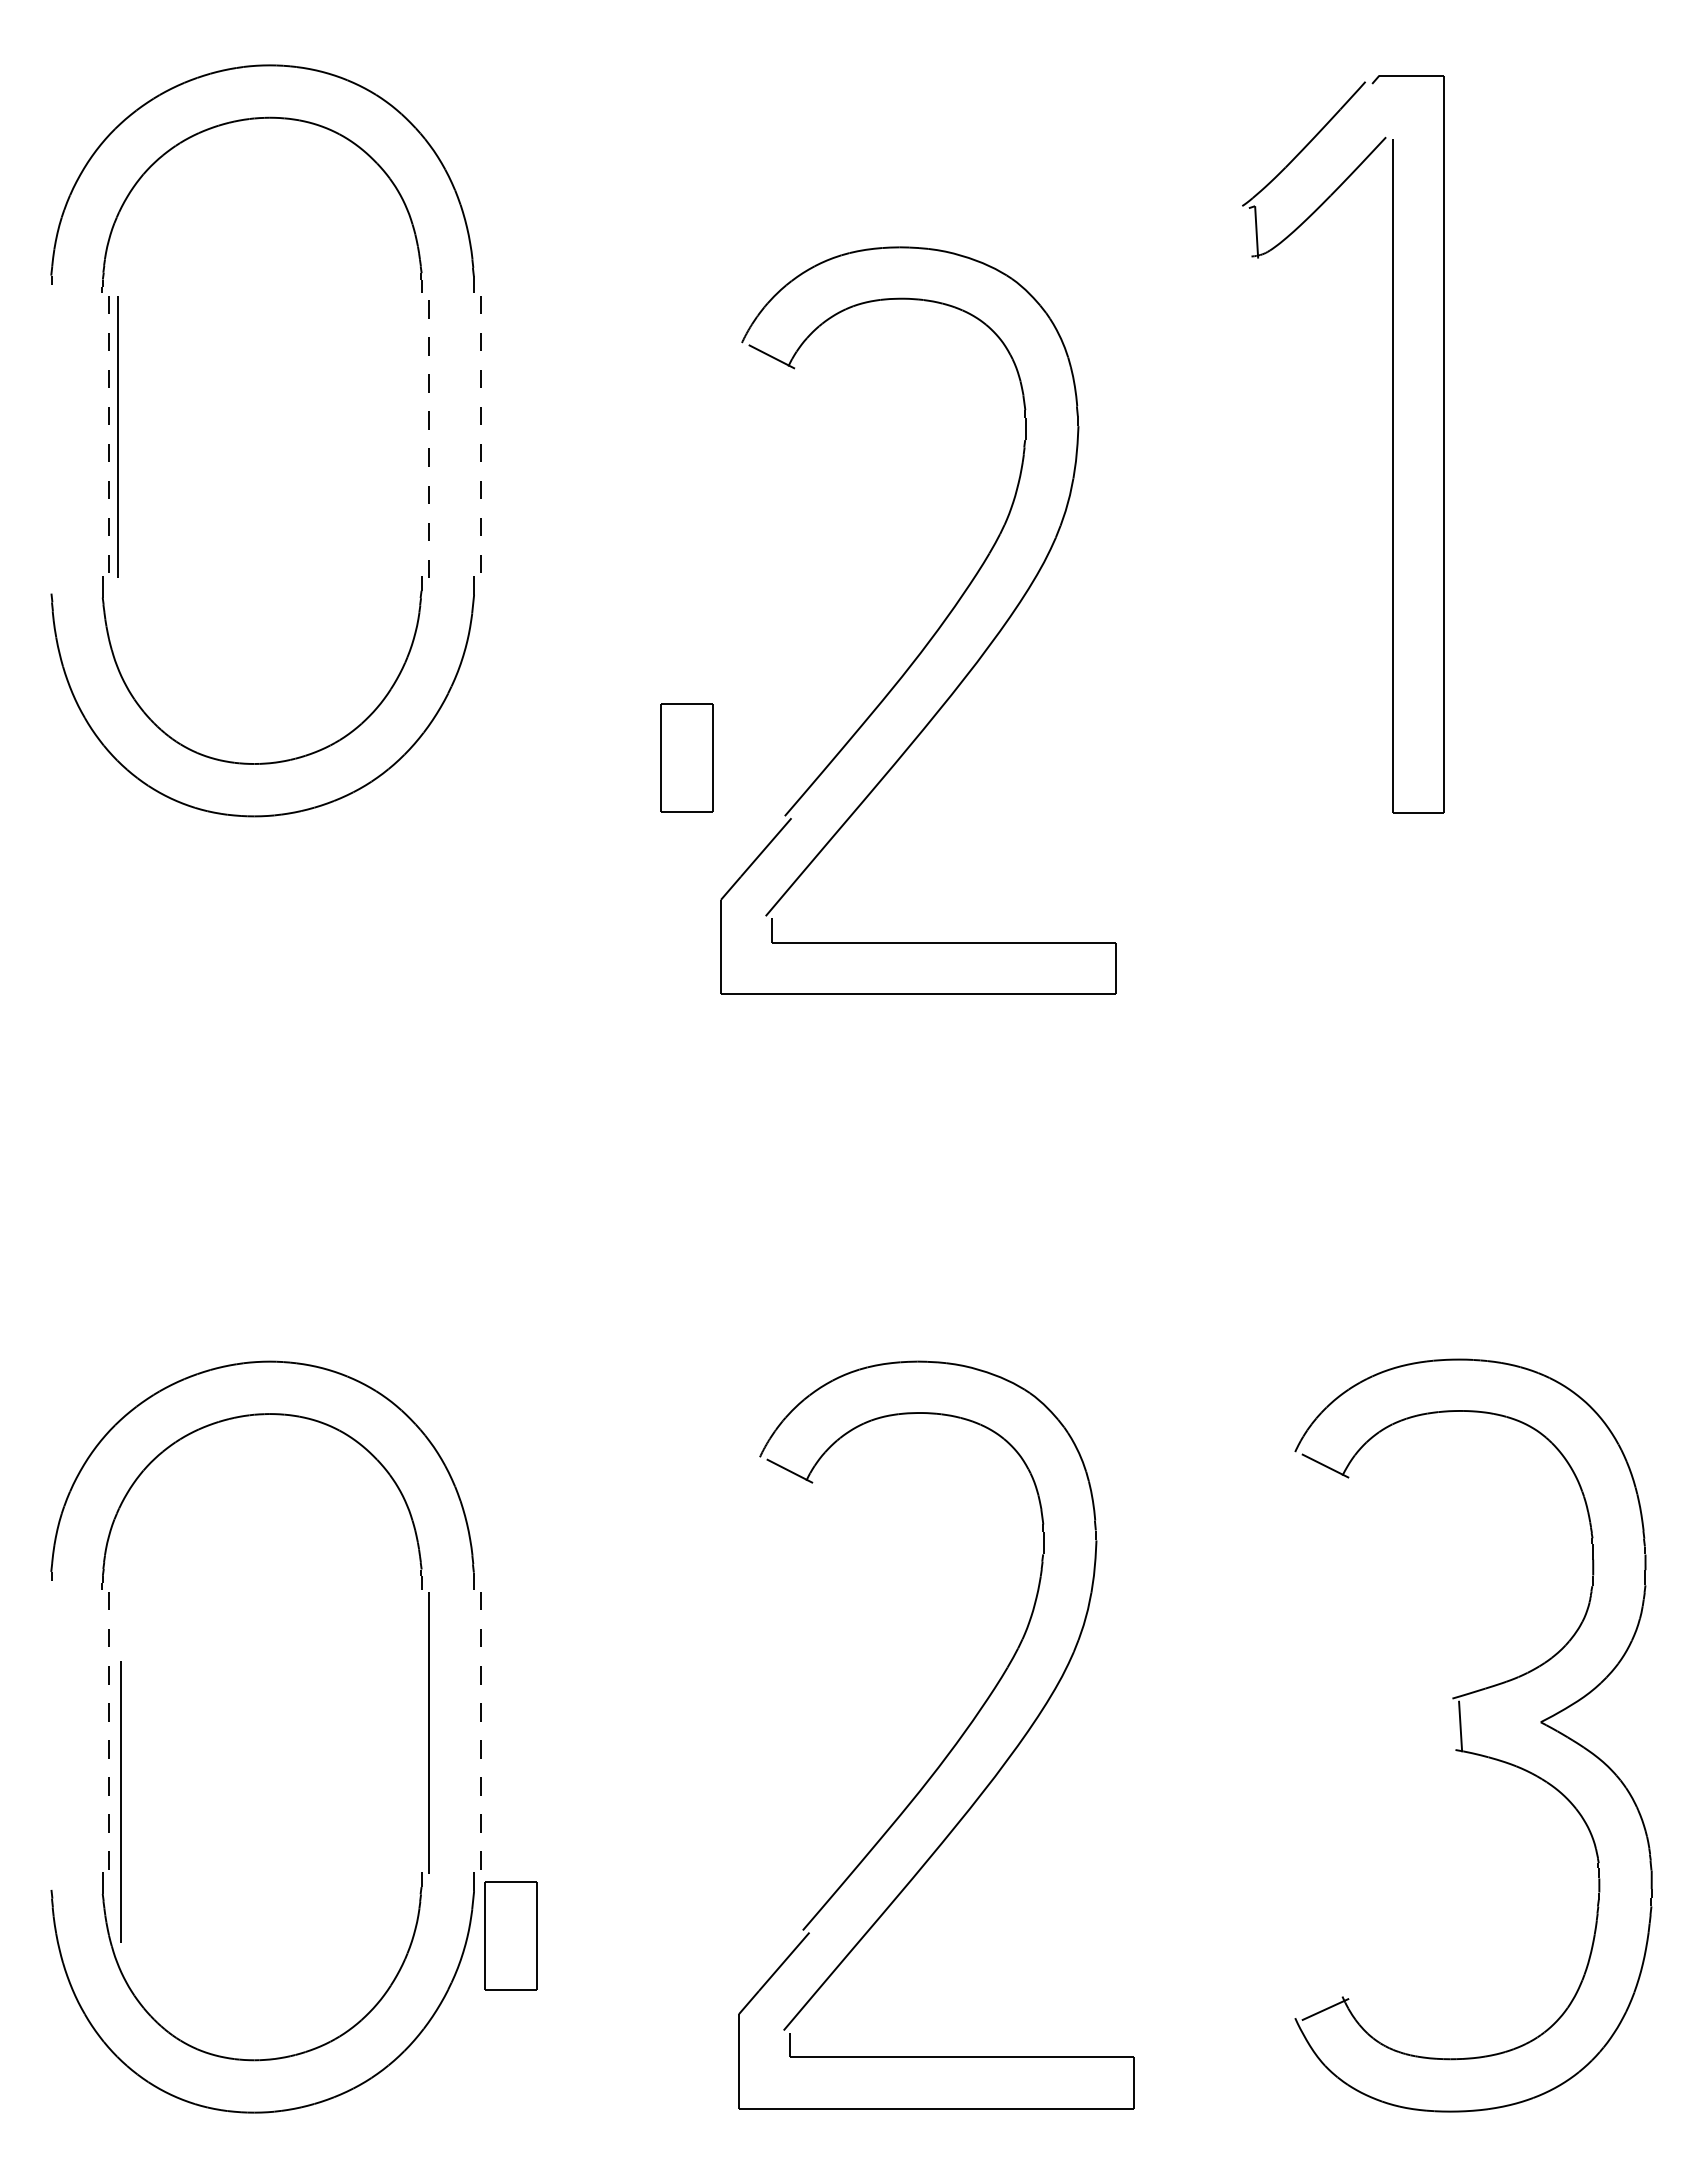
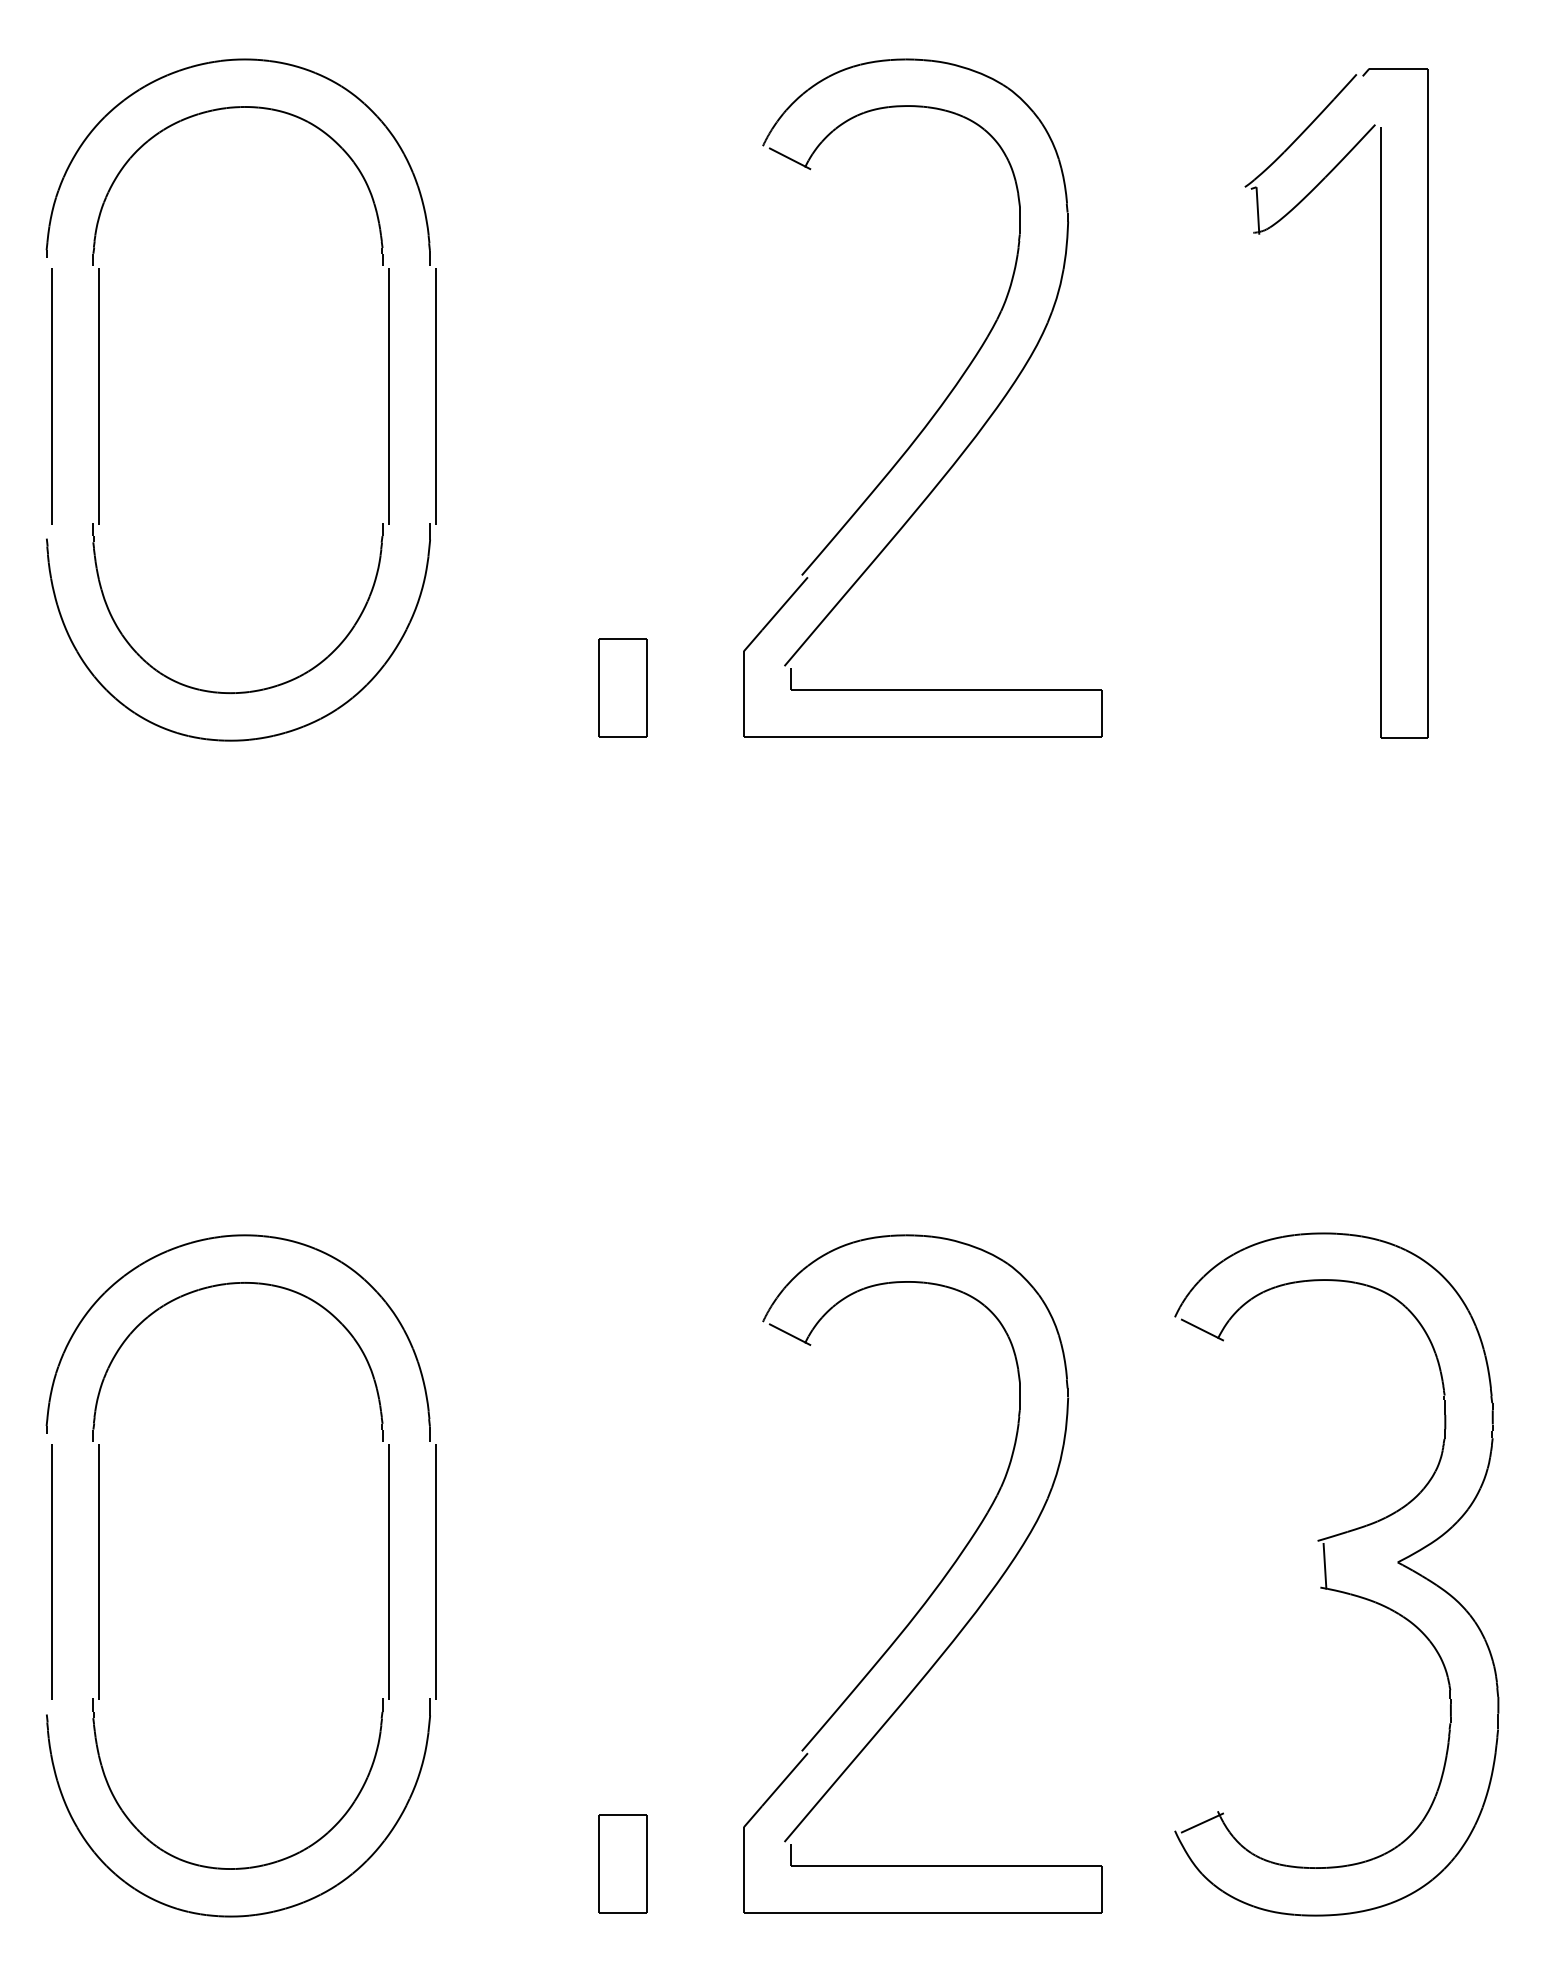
line: (117, 436) -> (52, 396), moved
line: (428, 436) -> (388, 396), dashed -> solid
line: (109, 437) -> (99, 397), dashed -> solid
line: (480, 437) -> (435, 397), dashed -> solid
part: (1392, 444) -> (1381, 403), moved
part: (934, 632) -> (937, 408), moved
line: (109, 1733) -> (99, 1572), dashed -> solid
line: (480, 1733) -> (435, 1572), dashed -> solid
part: (953, 1745) -> (938, 1583), moved
line: (120, 1801) -> (52, 1571), moved
part: (510, 1935) -> (622, 1863), moved

